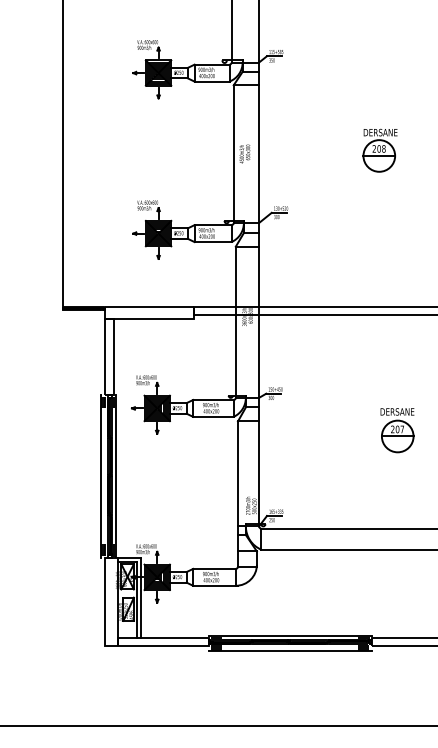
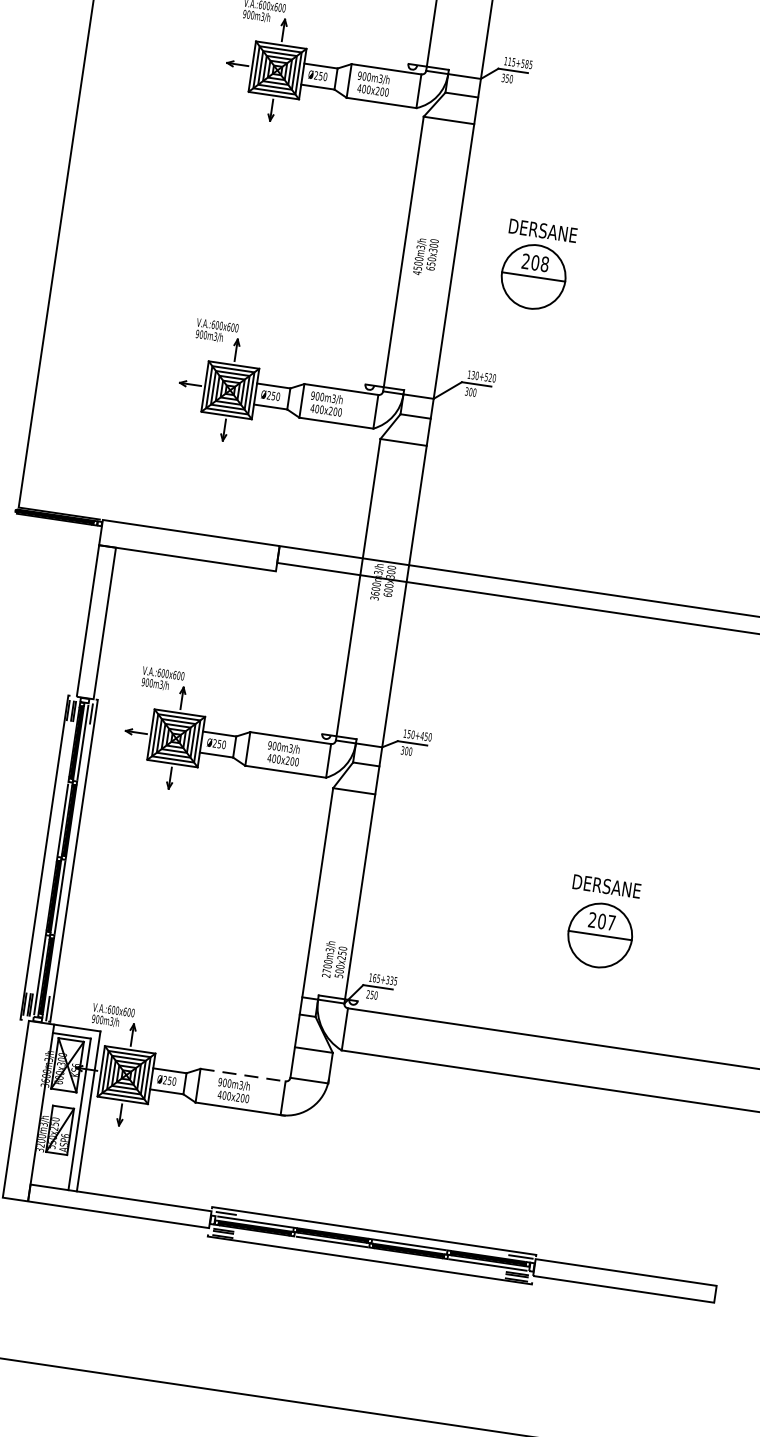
part: (379, 150) -> (535, 266), moved
part: (397, 430) -> (601, 923), moved
line: (215, 568) -> (245, 1074), solid -> dashed

